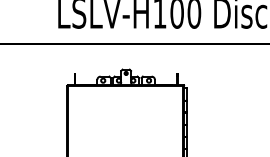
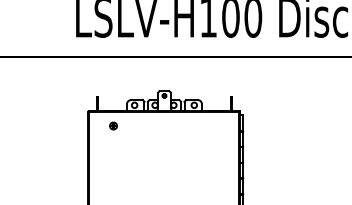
part: (87, 96) -> (113, 125), added

